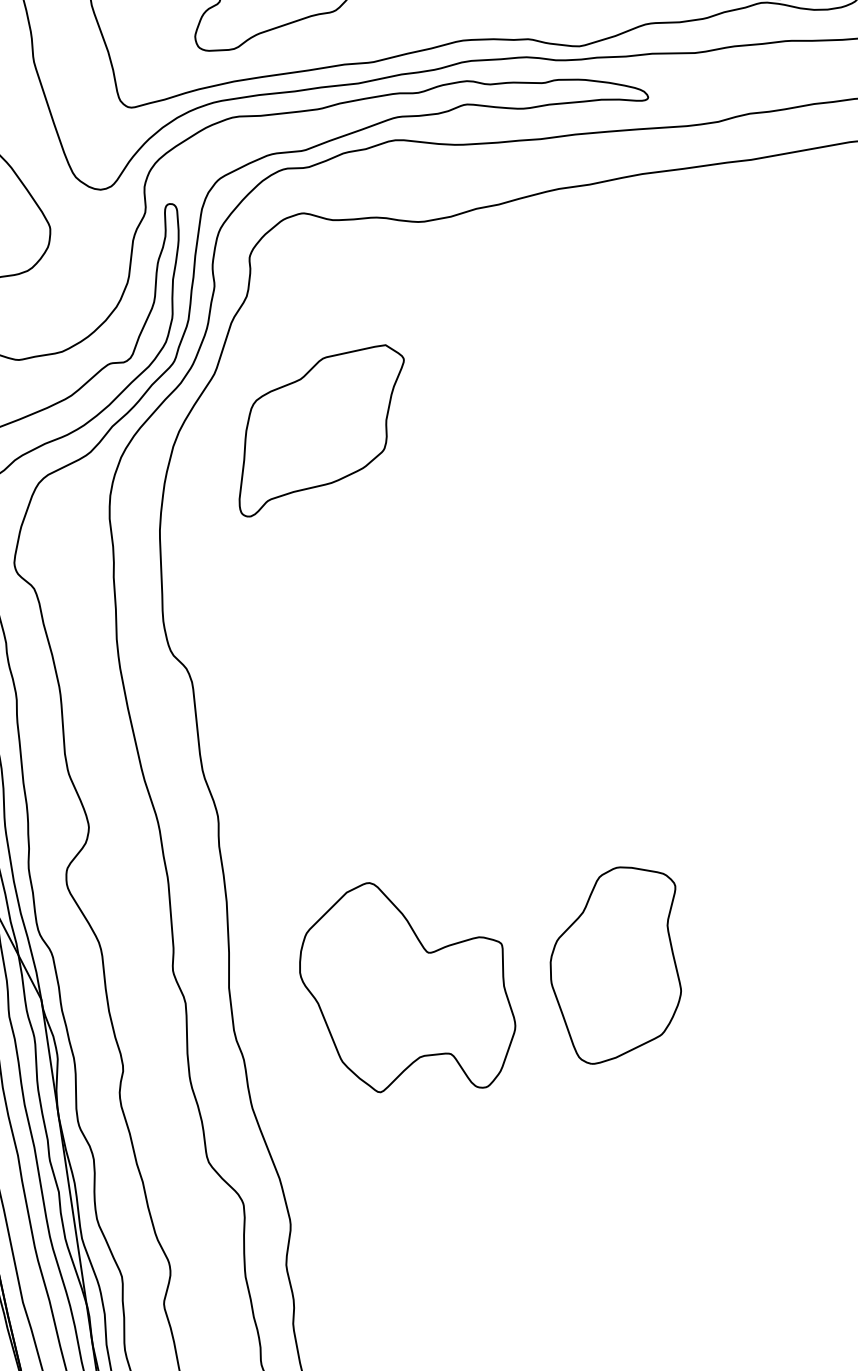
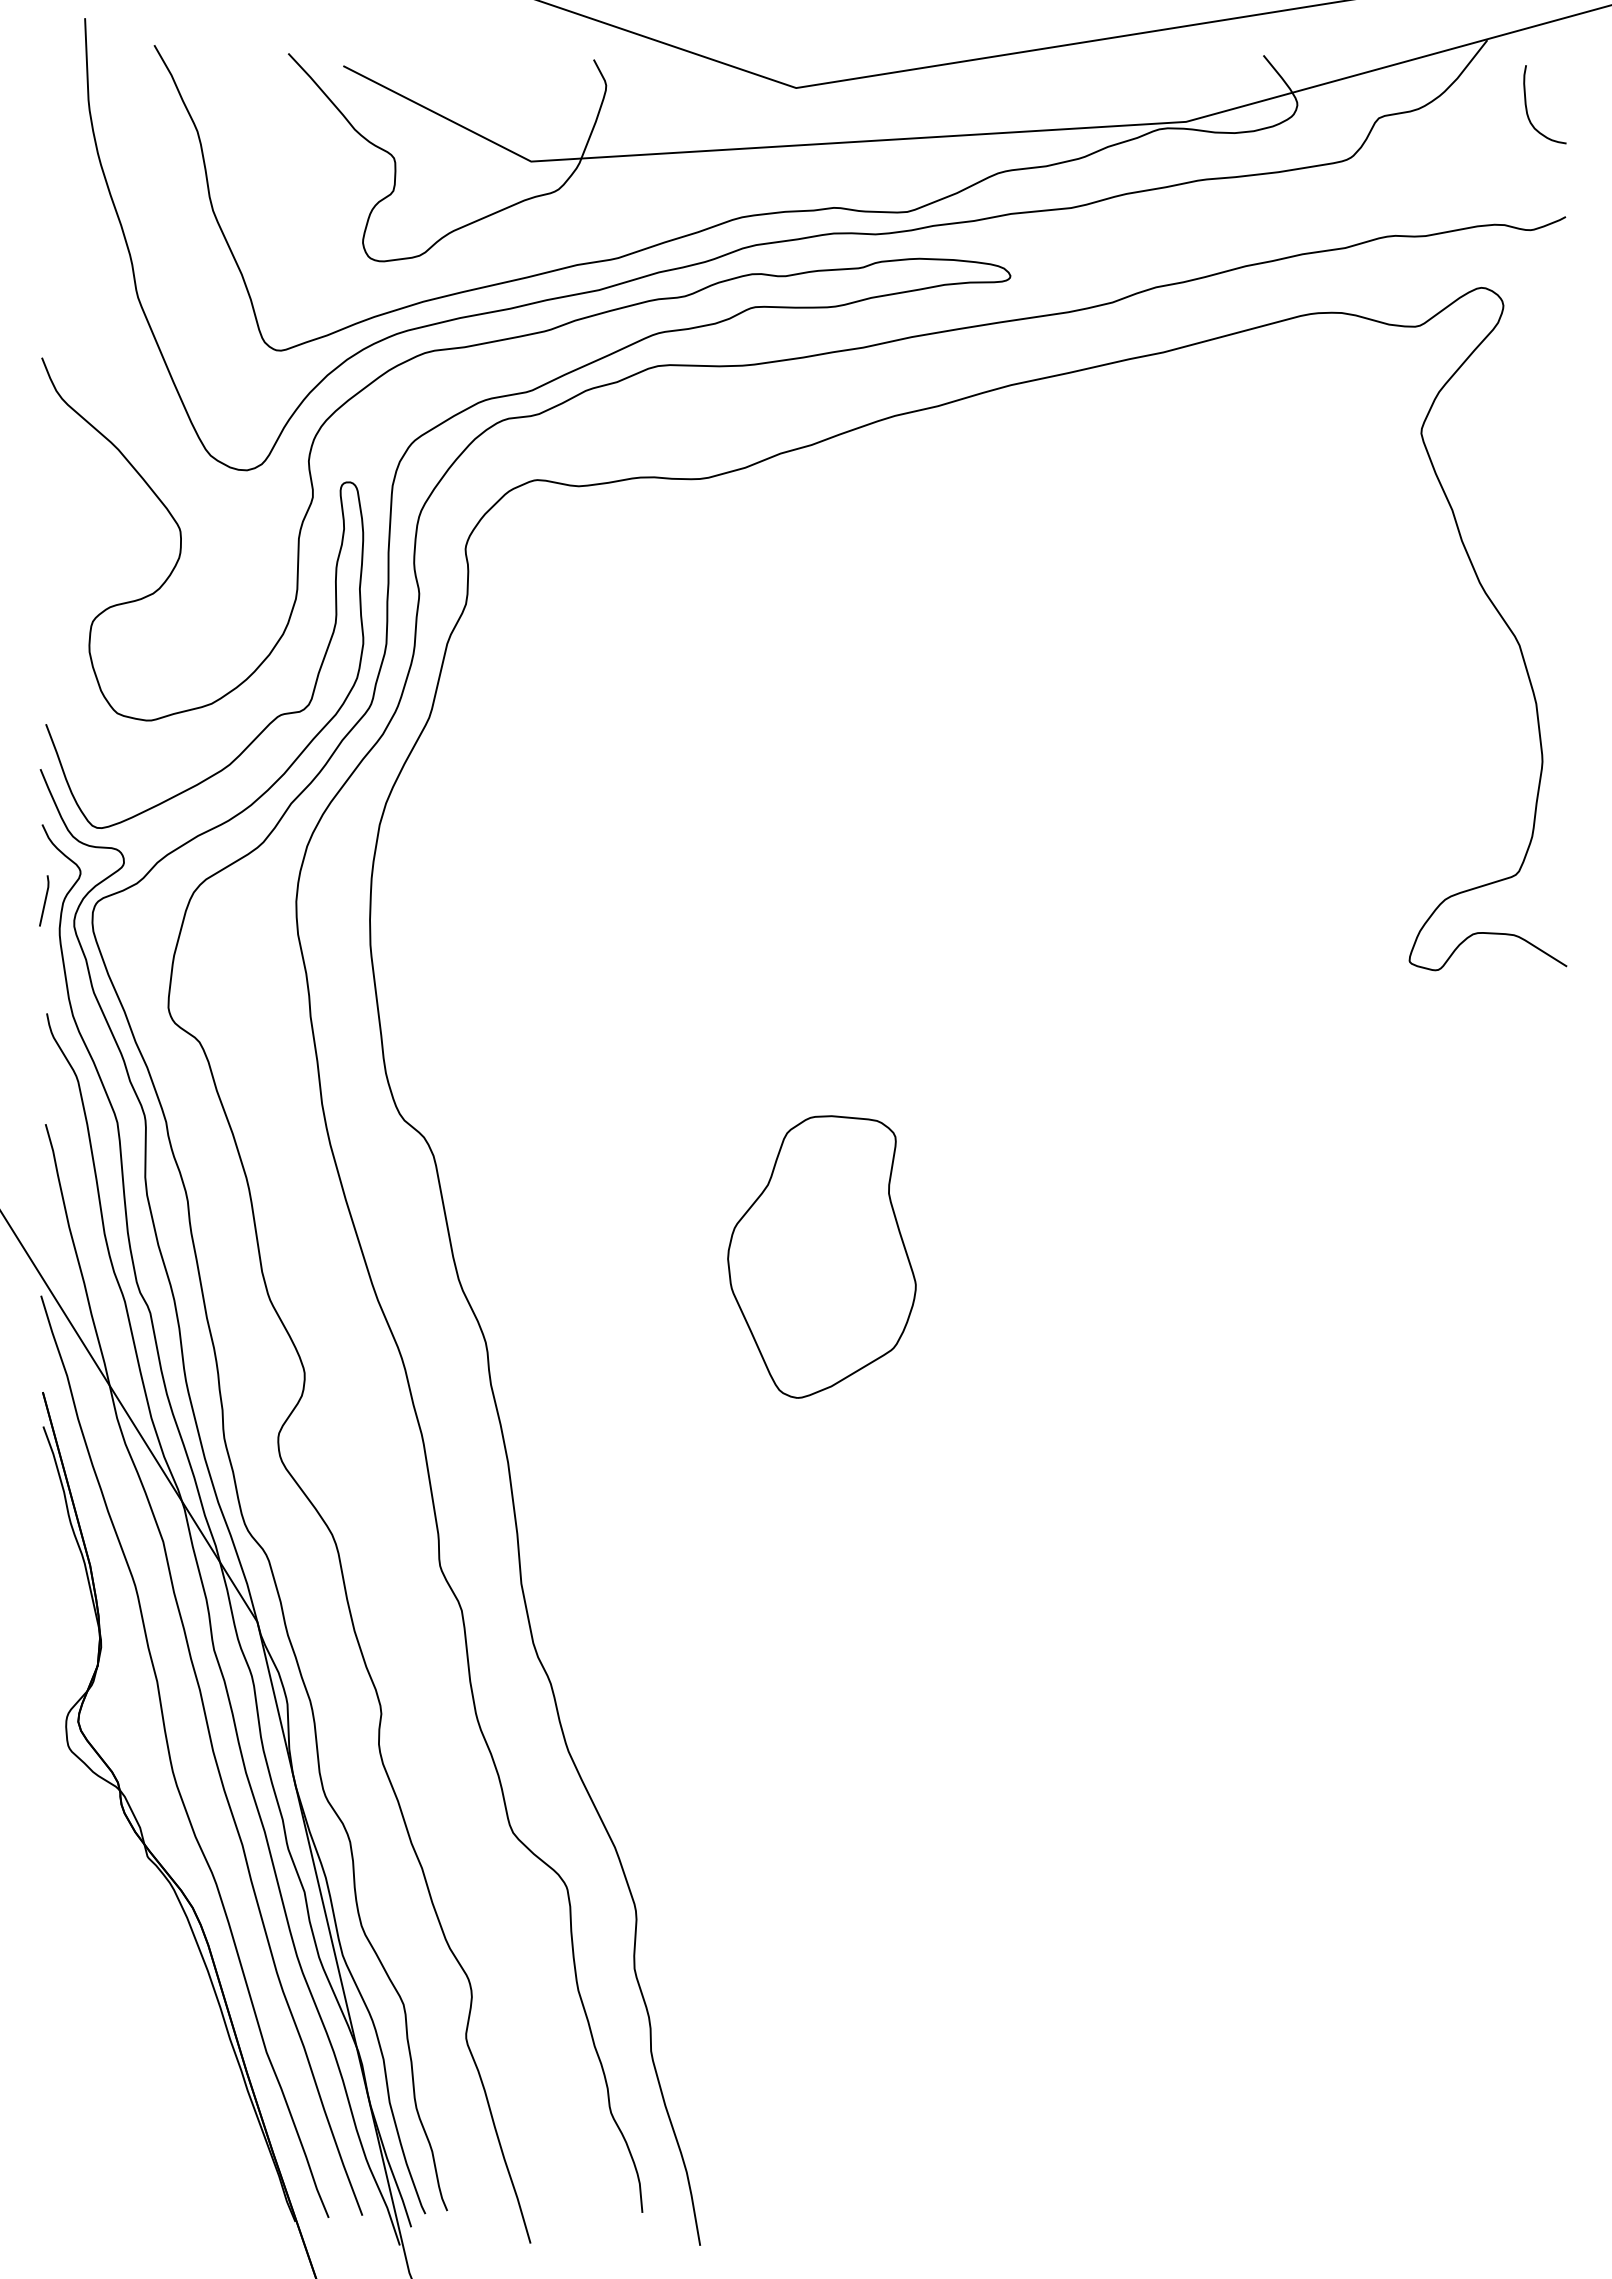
part: (321, 431) -> (587, 786), removed
part: (616, 965) -> (821, 1256), moved
part: (407, 990) -> (774, 1566), removed

